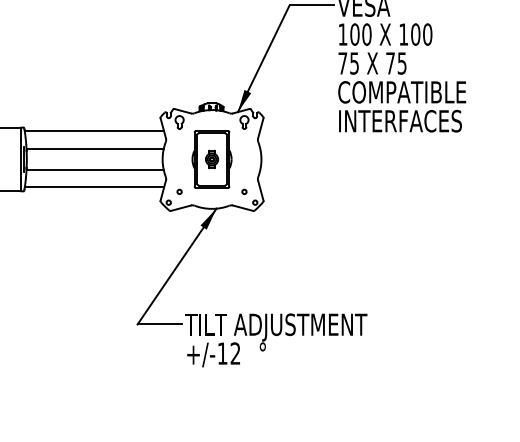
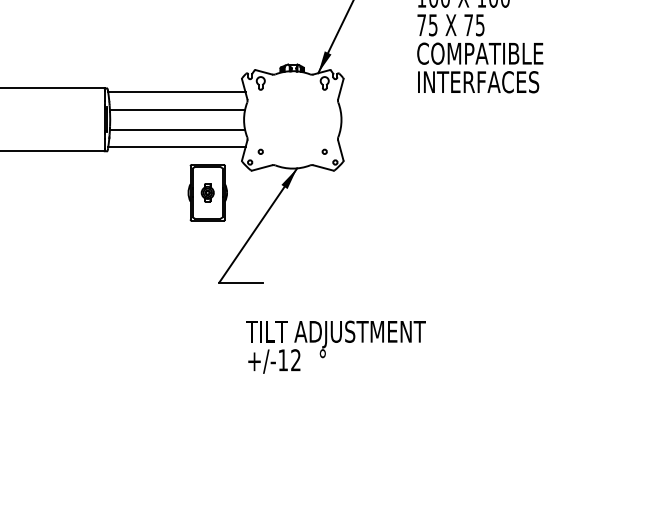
part: (211, 159) -> (207, 192), moved
text: (275, 339) -> (335, 346), moved

